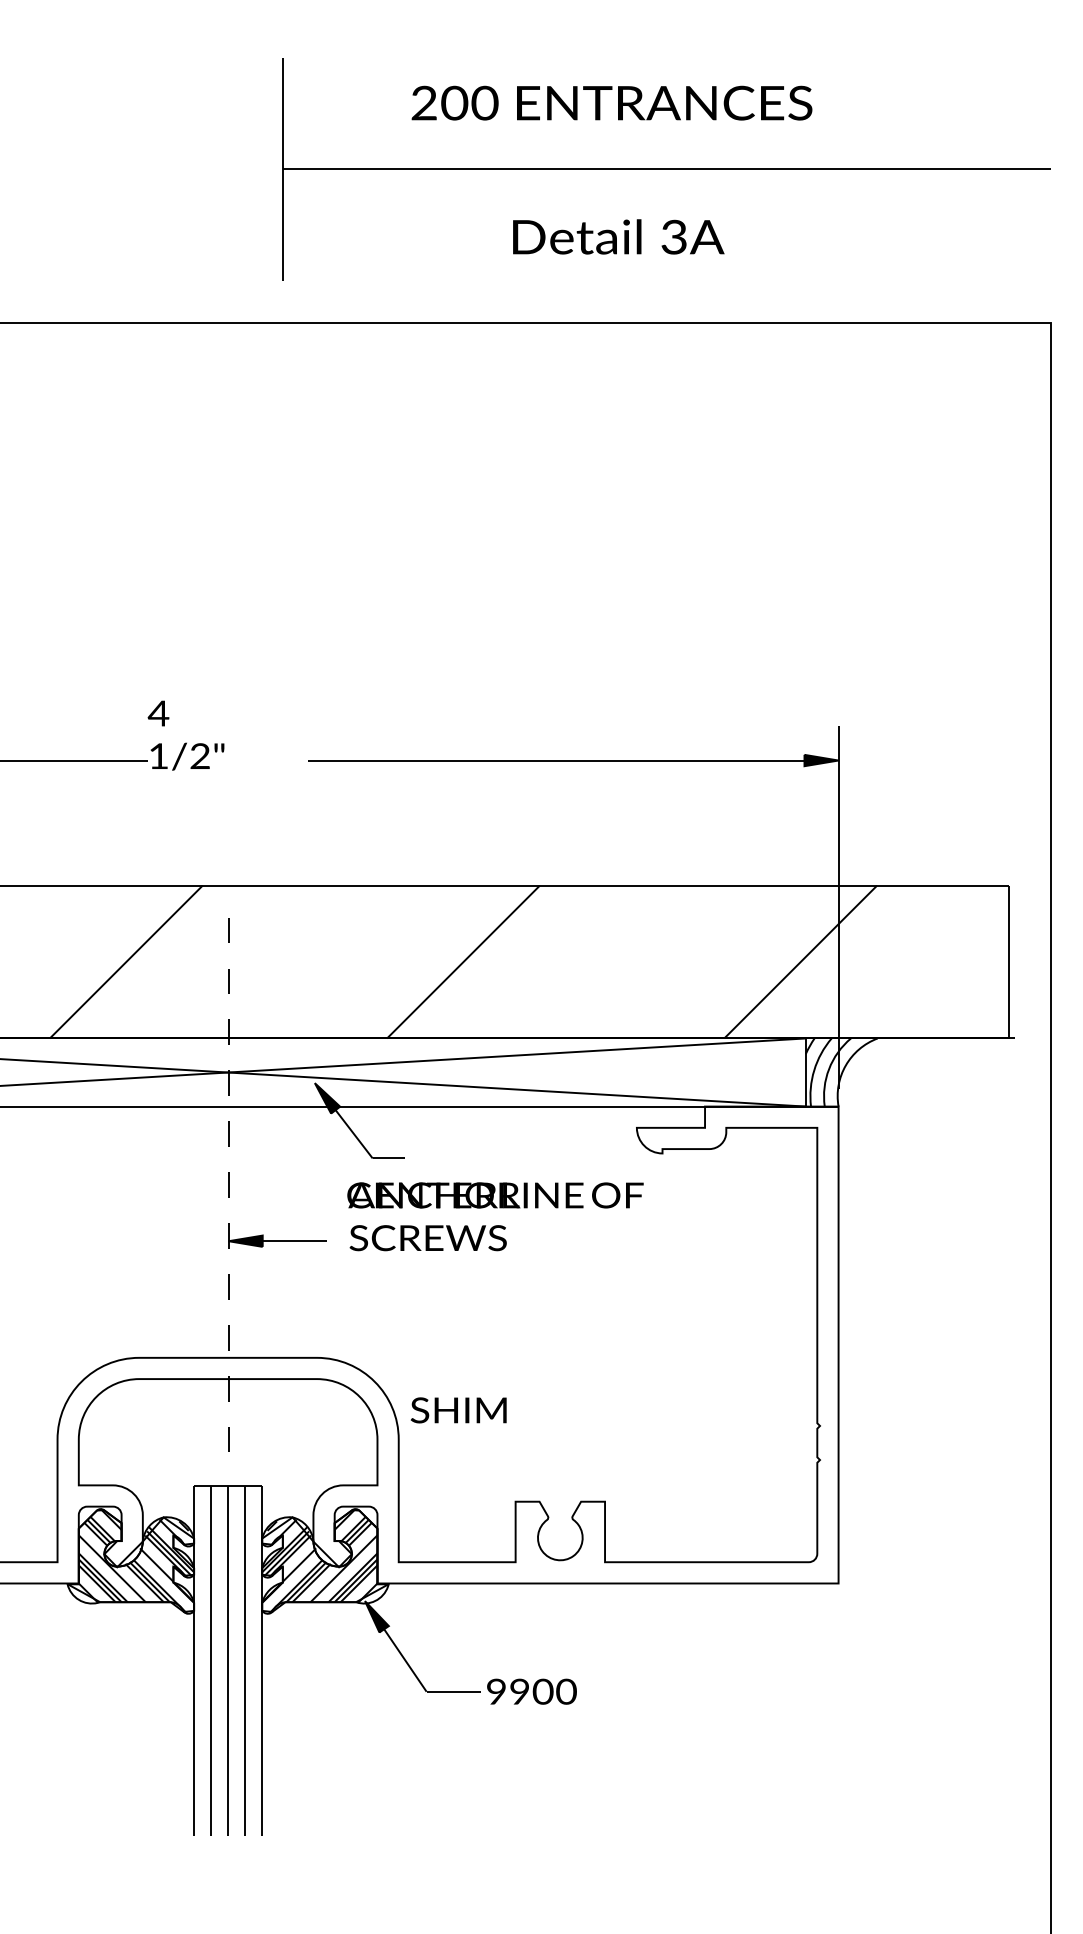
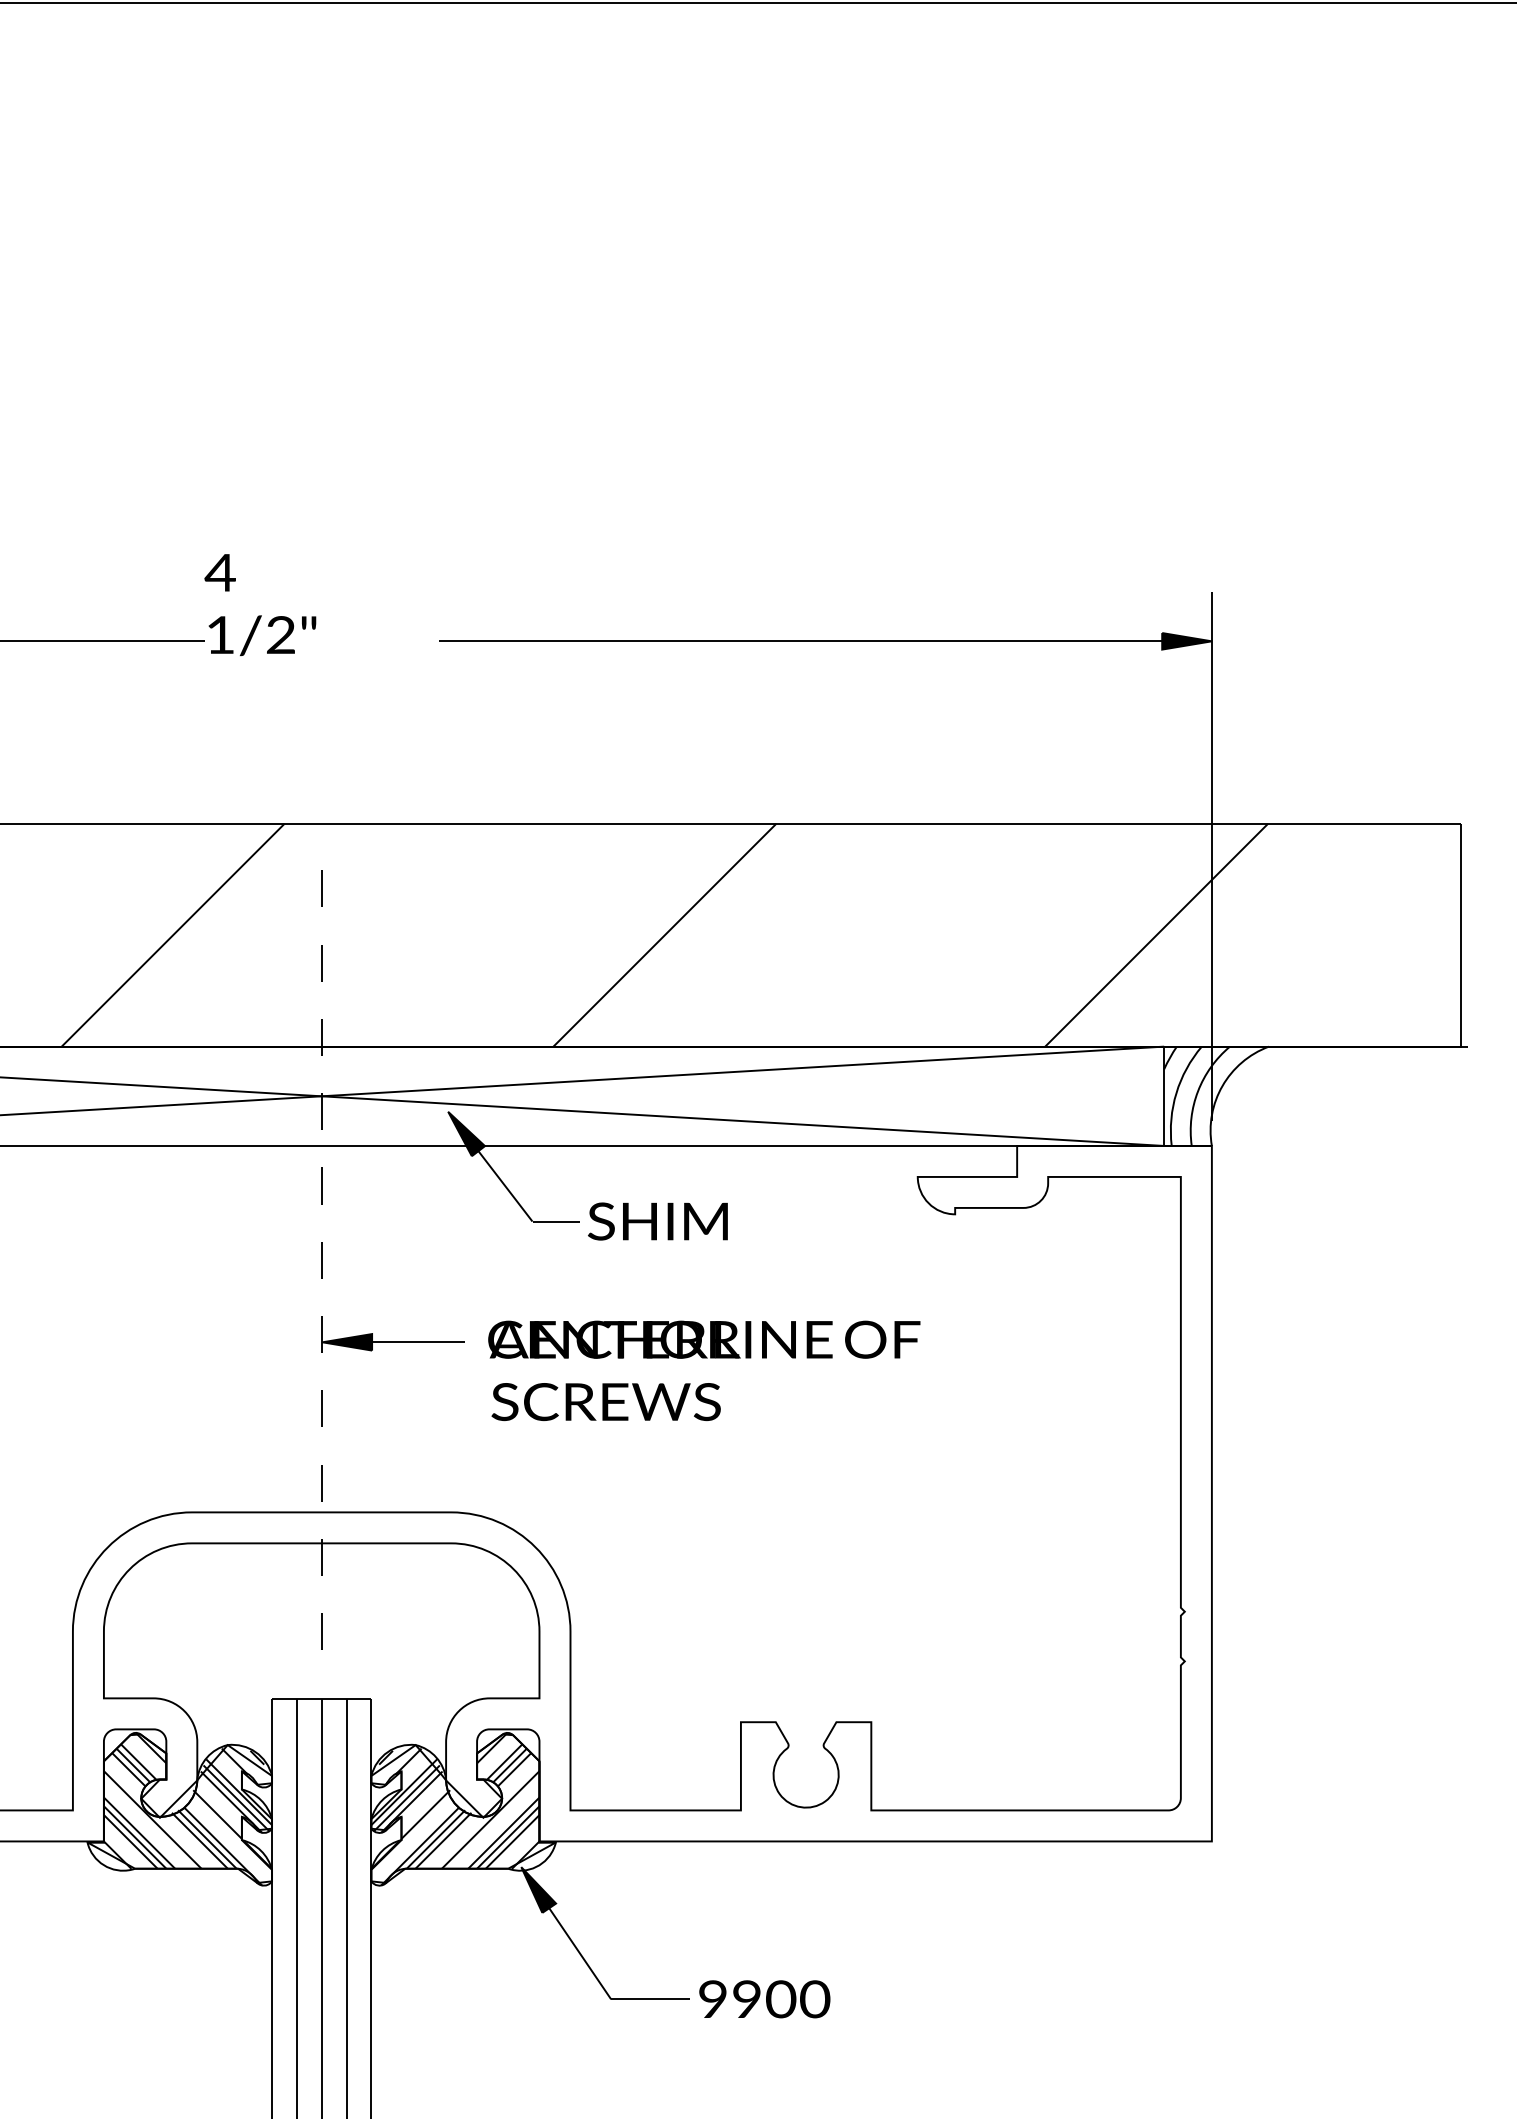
text: (495, 1216) -> (704, 1370), moved
text: (458, 1410) -> (657, 1221), moved

